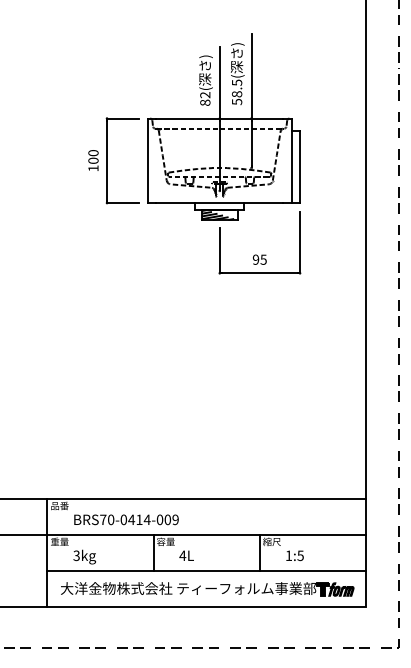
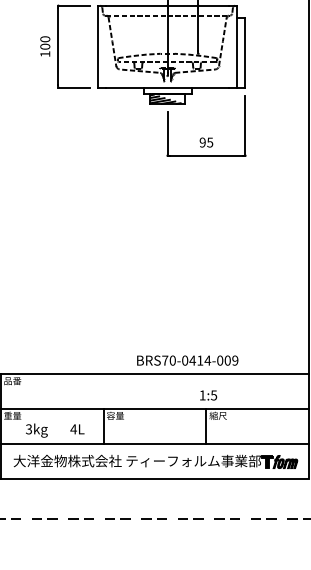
text: (126, 519) -> (187, 360), moved
text: (186, 555) -> (77, 429), moved
text: (294, 555) -> (208, 395), moved

